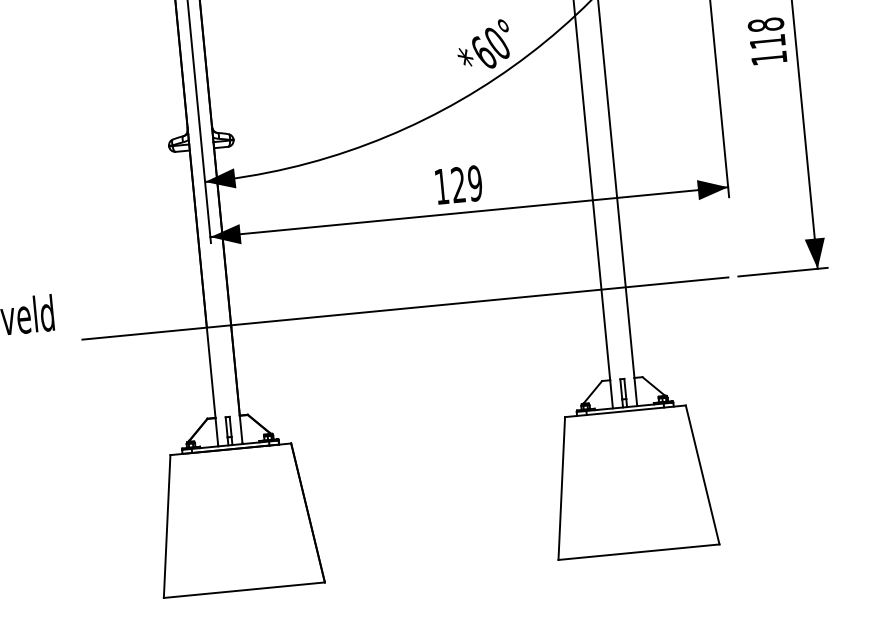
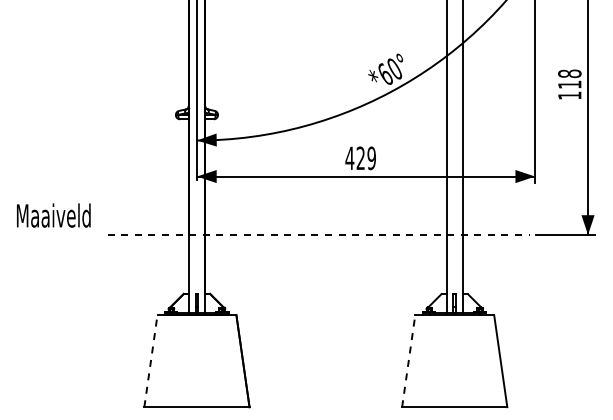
text: (441, 185) -> (349, 157), 129 -> 429
line: (404, 307) -> (318, 234), solid -> dashed
line: (561, 487) -> (408, 360), solid -> dashed
line: (167, 525) -> (151, 360), solid -> dashed

